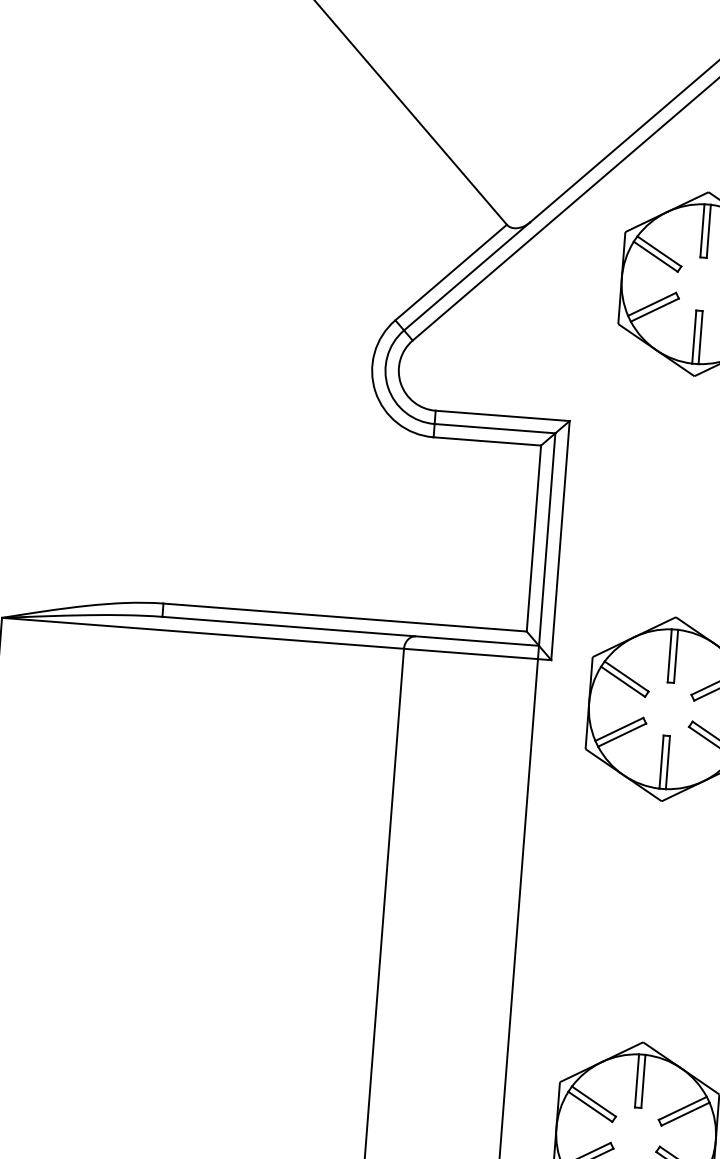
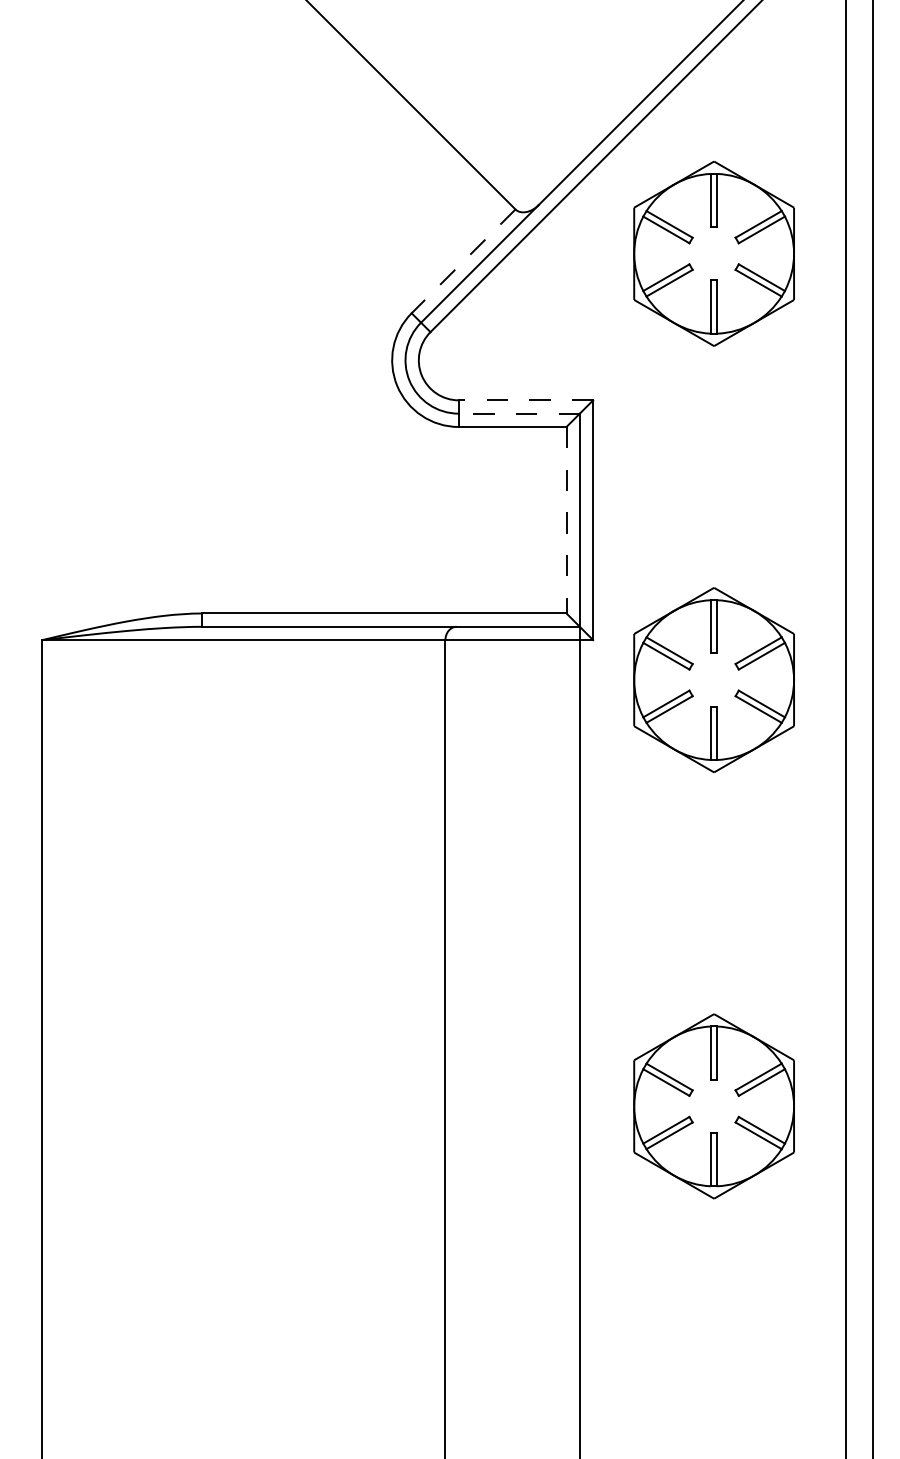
line: (451, 272) -> (463, 261), solid -> dashed
line: (502, 416) -> (525, 400), solid -> dashed
line: (495, 428) -> (519, 413), solid -> dashed
line: (533, 538) -> (566, 520), solid -> dashed

